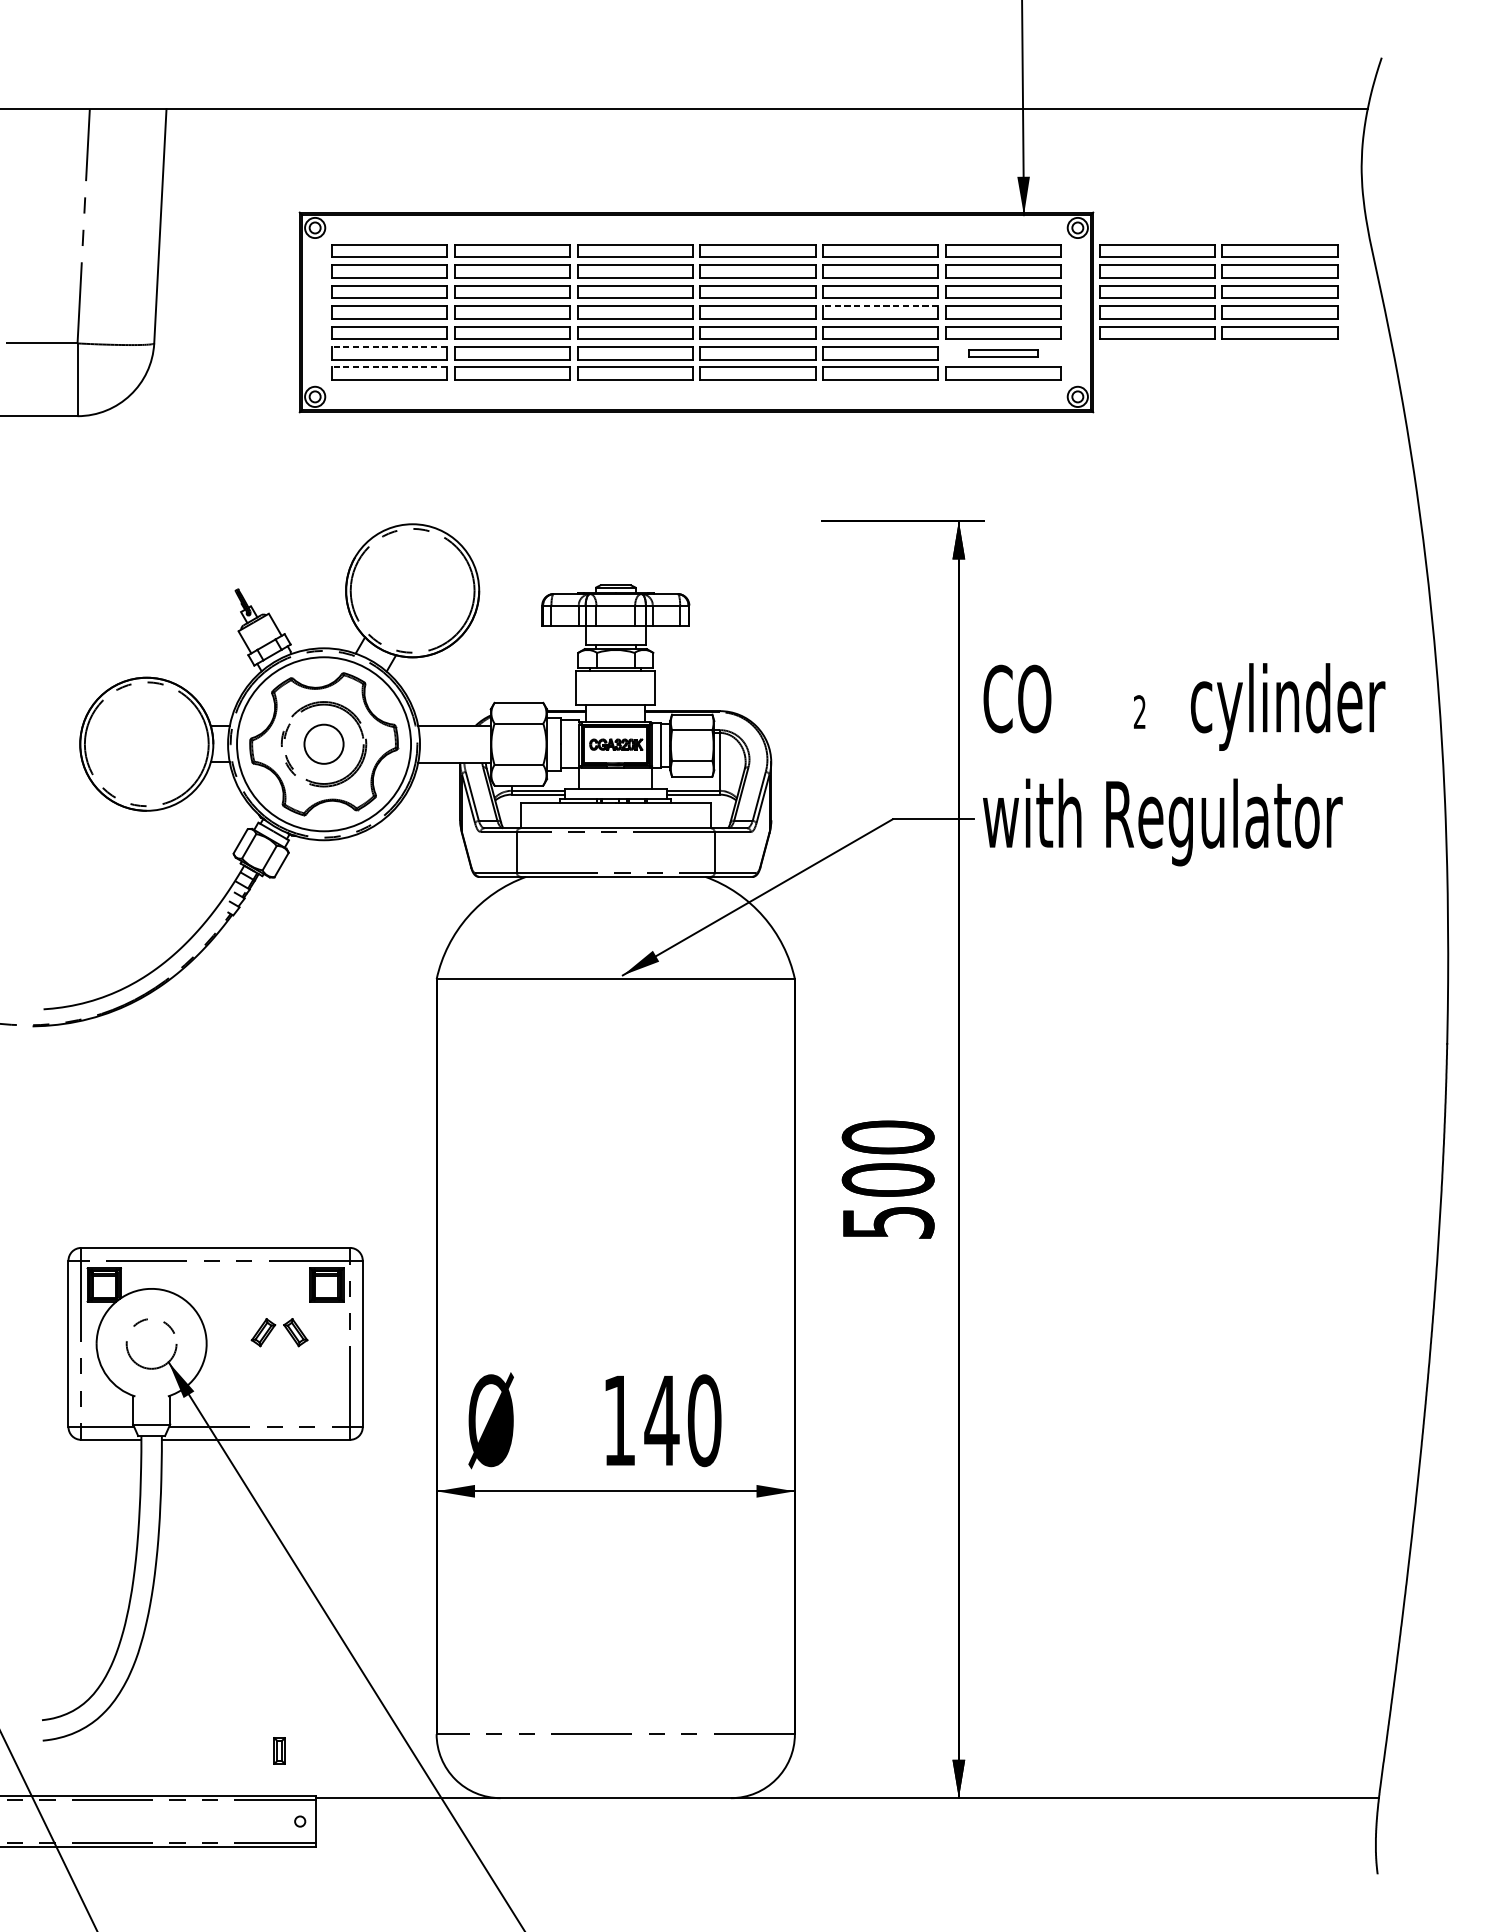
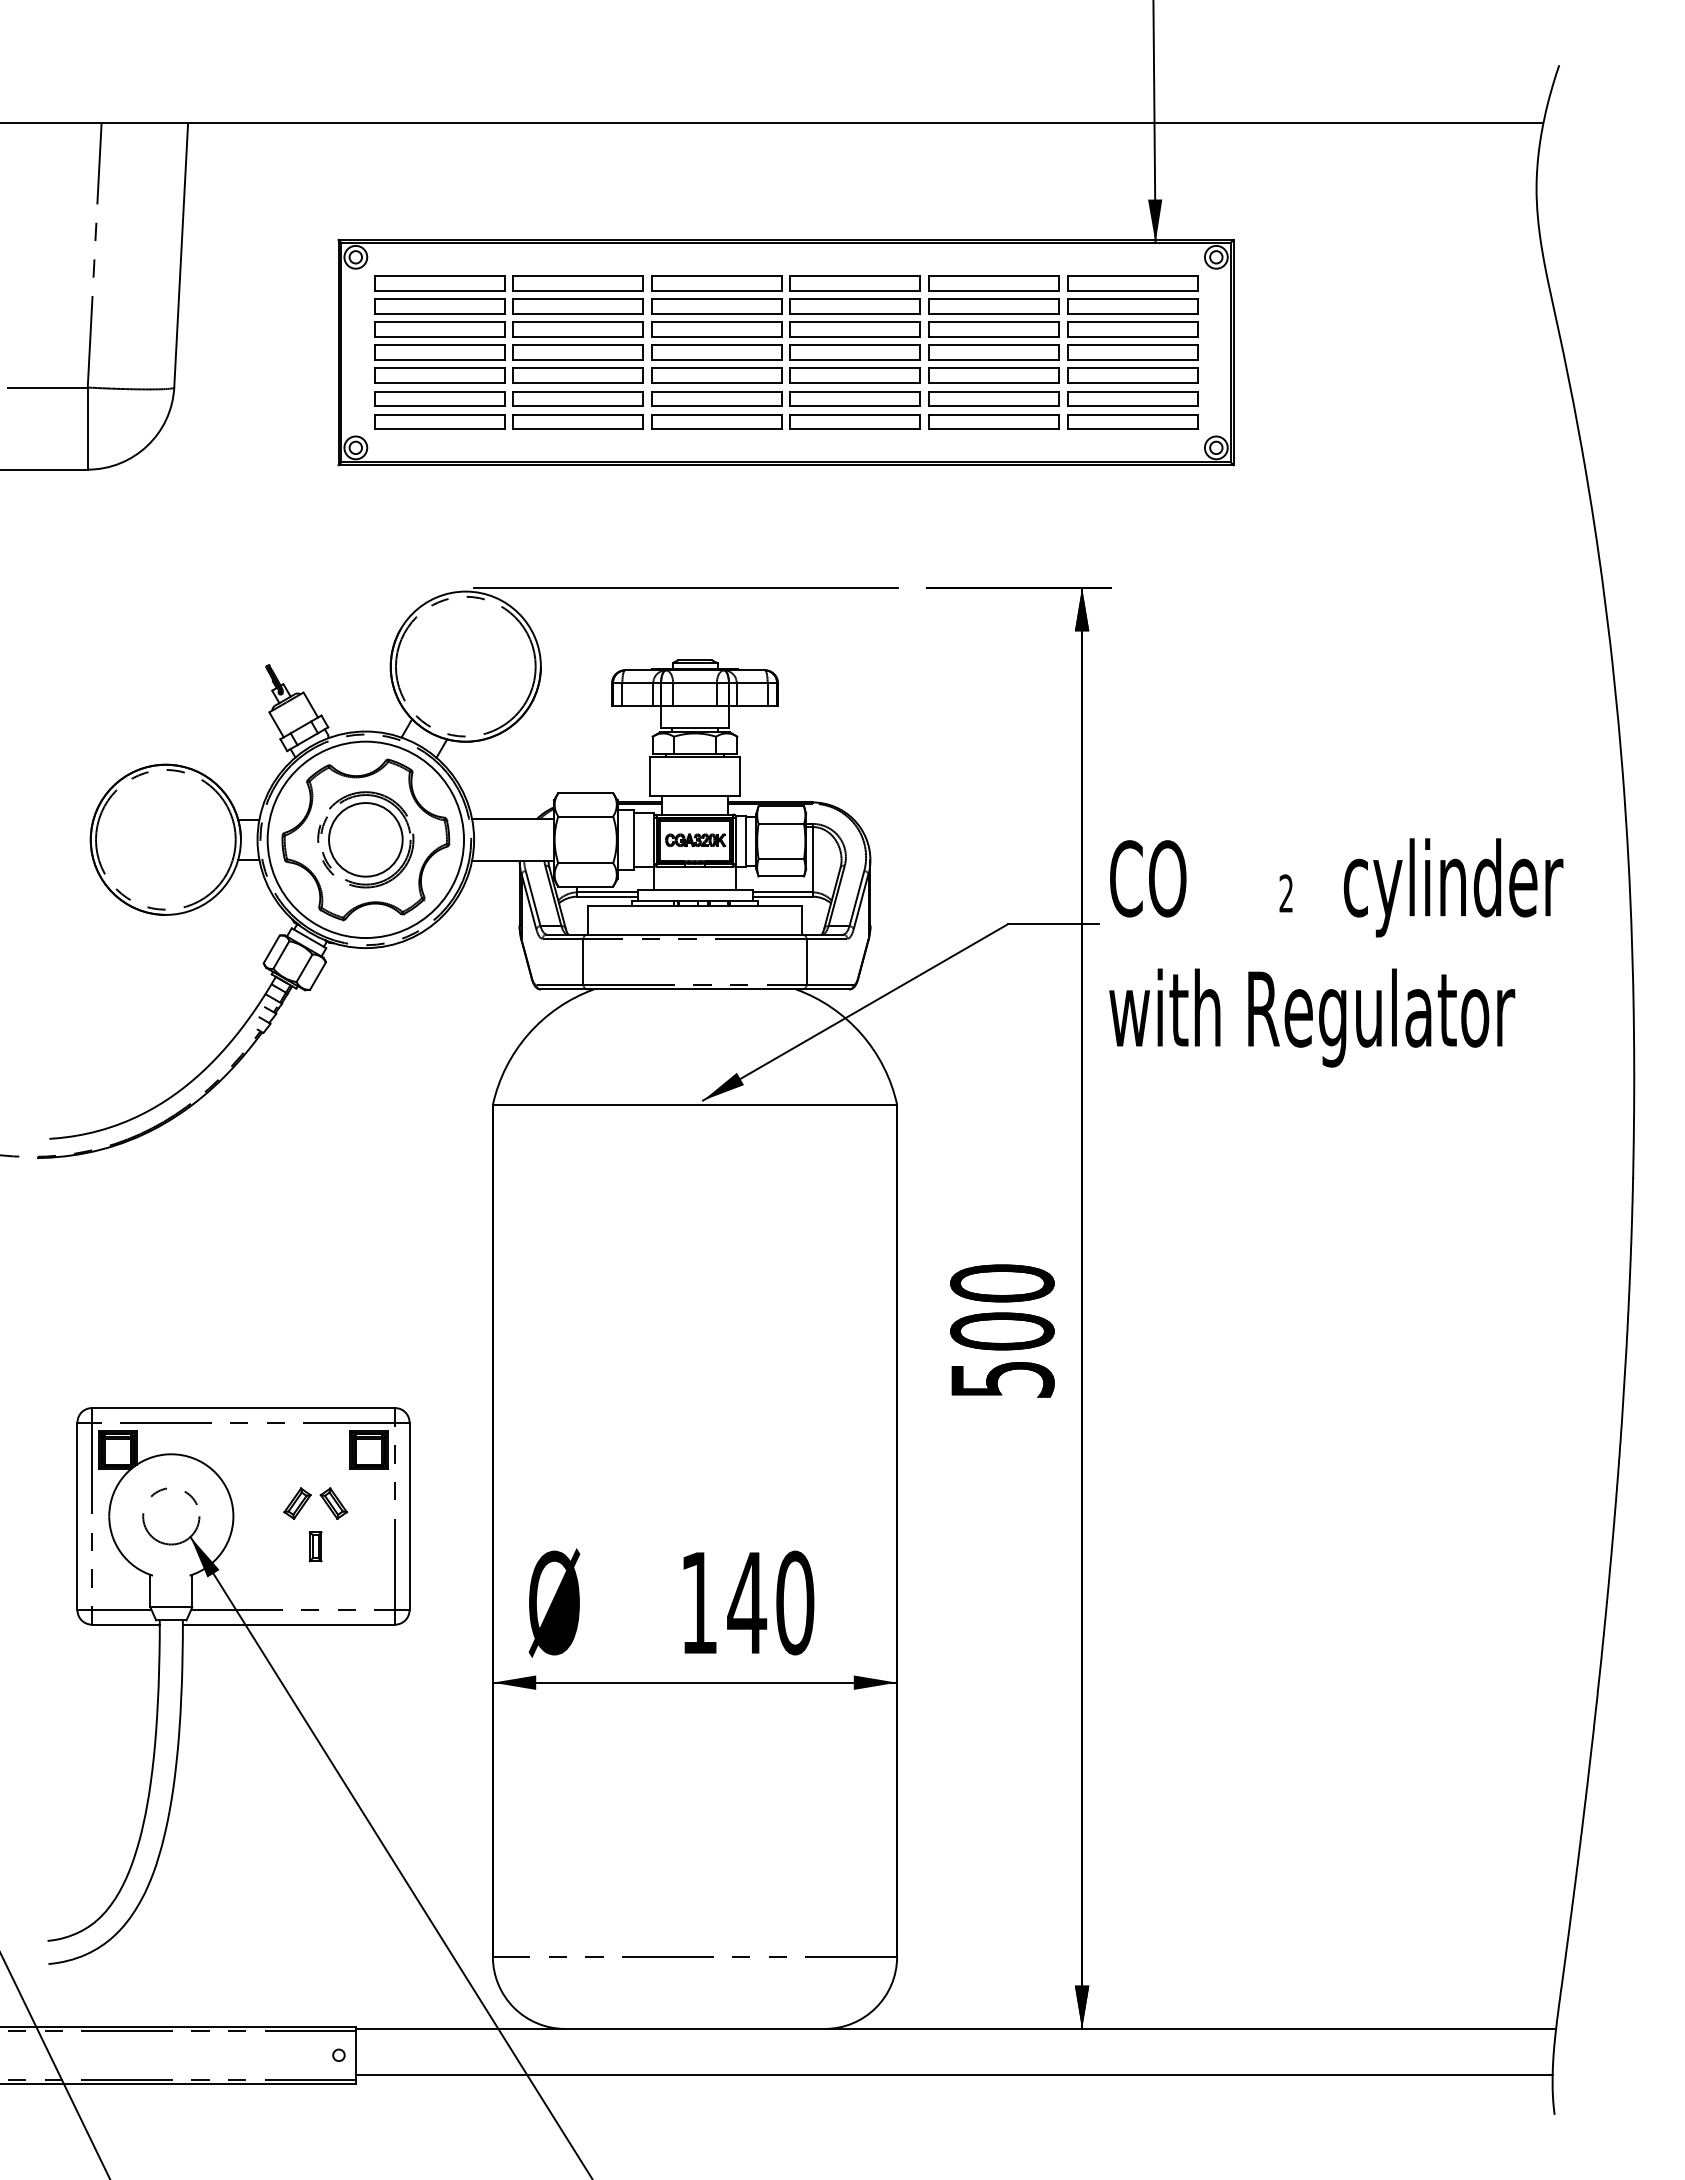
part: (1218, 291) -> (1374, 329), removed
line: (881, 306) -> (994, 345), dashed -> solid
line: (389, 346) -> (439, 391), dashed -> solid
part: (1003, 353) -> (1132, 398), size x1.67
line: (389, 367) -> (439, 414), dashed -> solid
line: (608, 521) -> (686, 588), added
circle: (323, 743) -> (365, 839), size x1.67
text: (1184, 764) -> (1336, 952), moved
part: (279, 1750) -> (315, 1546), moved
line: (845, 1839) -> (954, 2075), added

